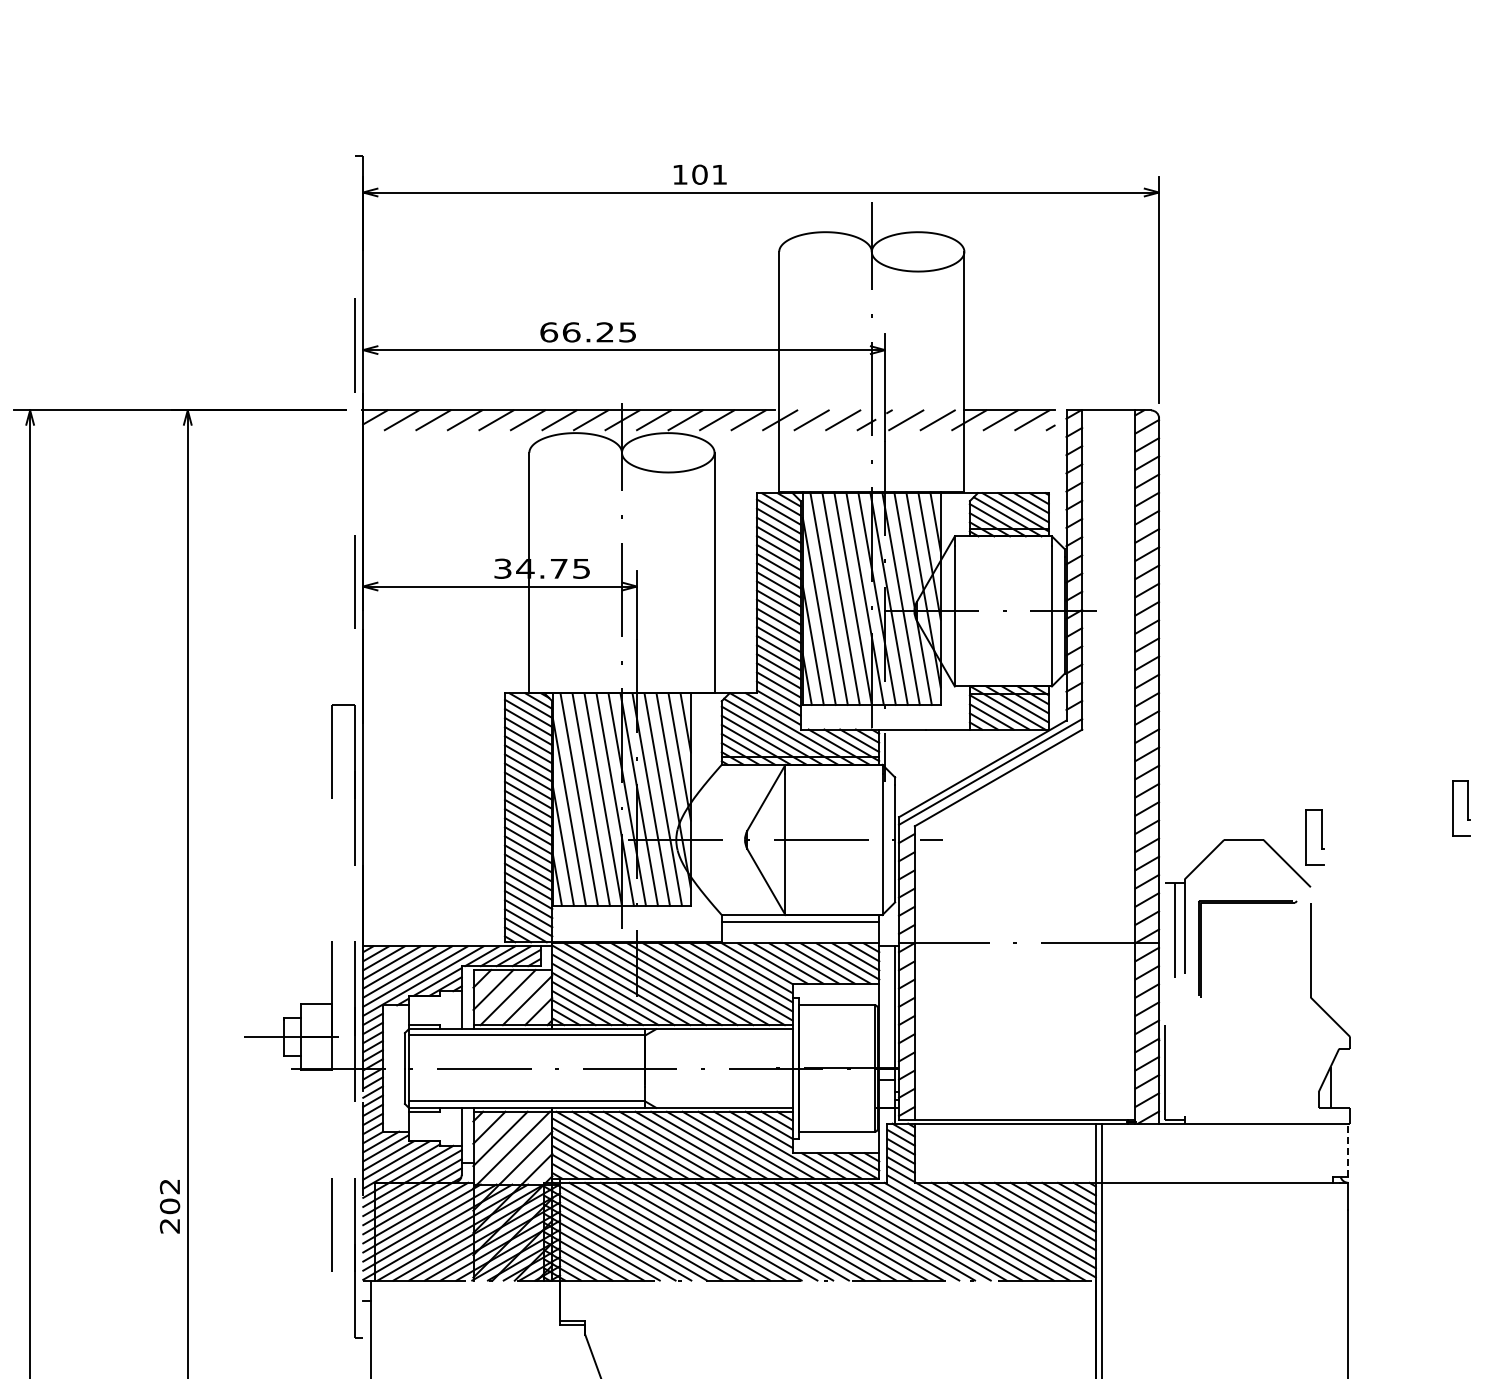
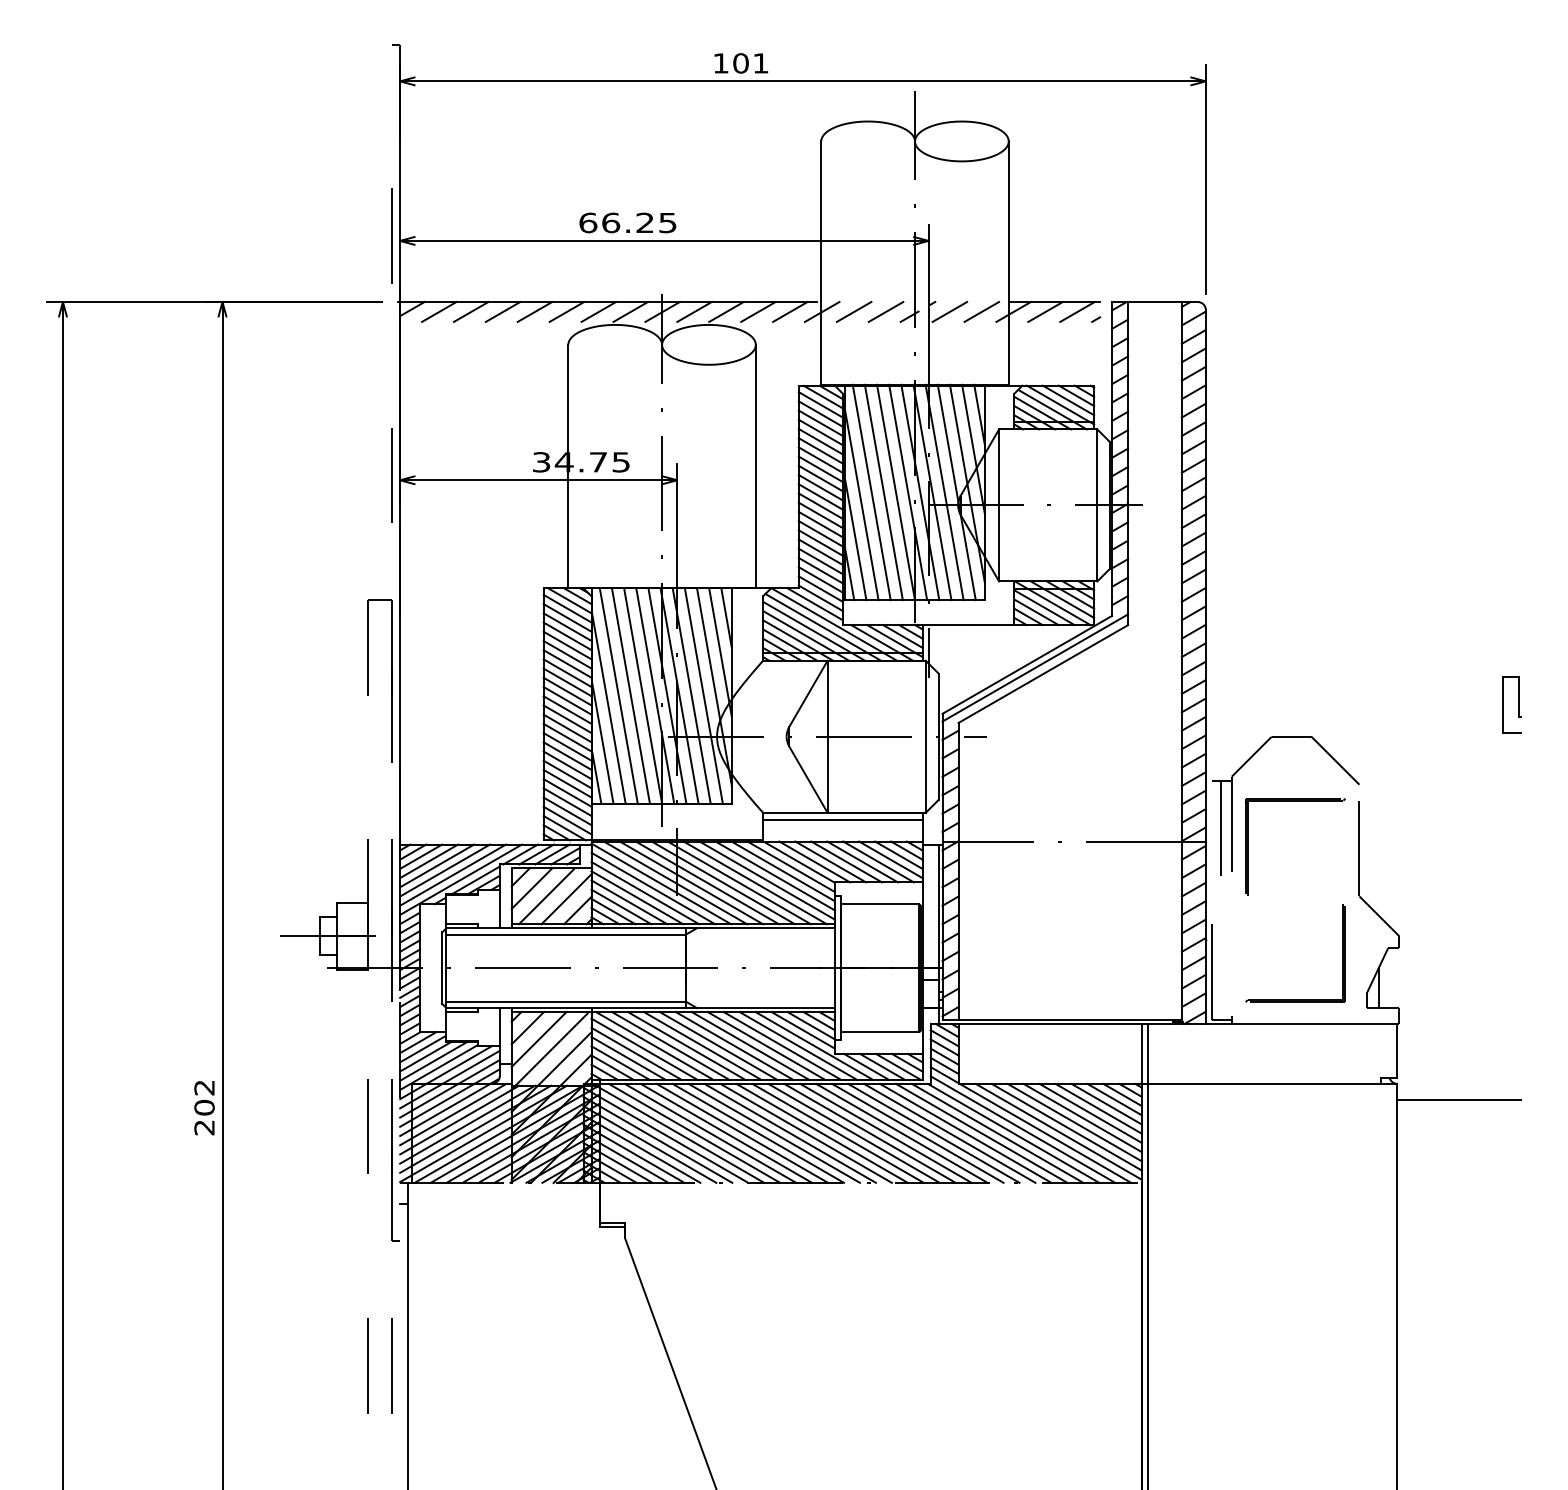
part: (1321, 836) -> (1370, 733), removed
part: (1247, 1099) -> (1295, 999), added
line: (1348, 1149) -> (1397, 1050), dashed -> solid
line: (1408, 1198) -> (1458, 1099), added

